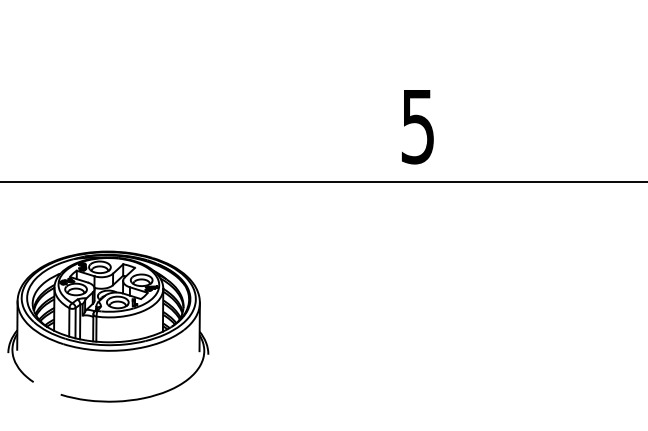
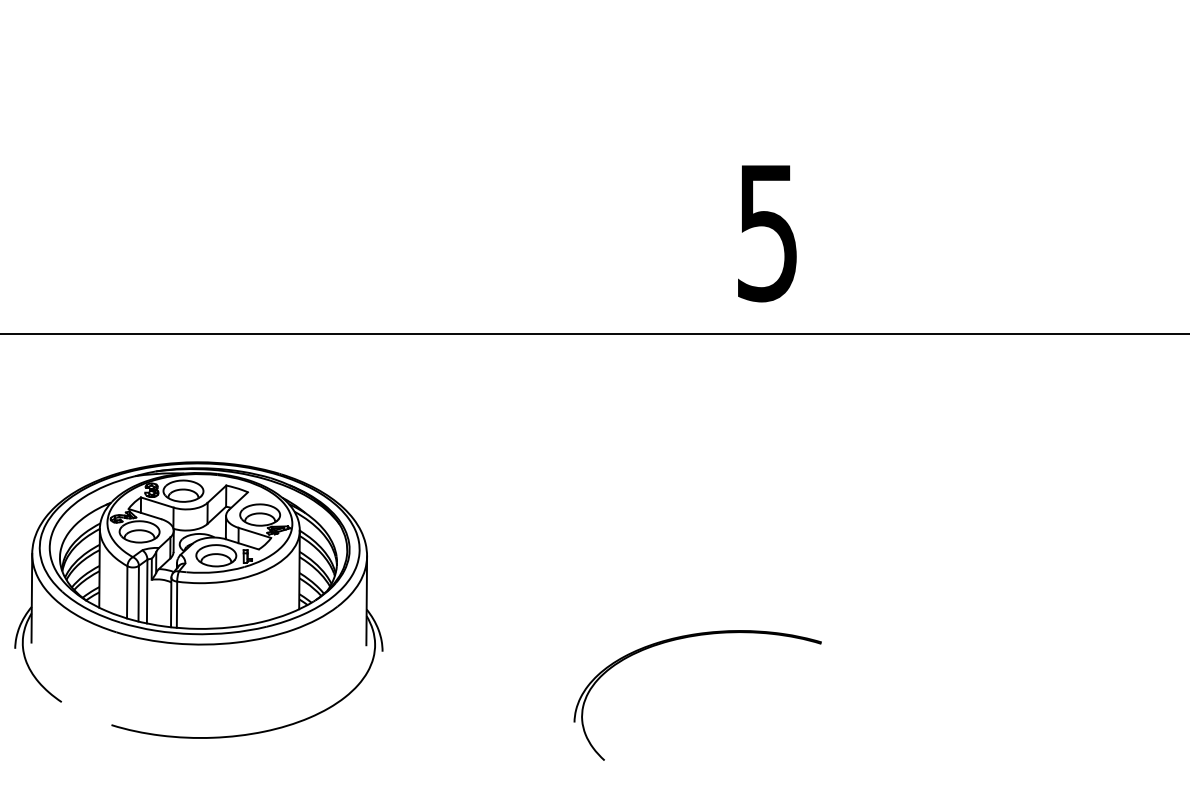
part: (371, 348) -> (682, 640), added

